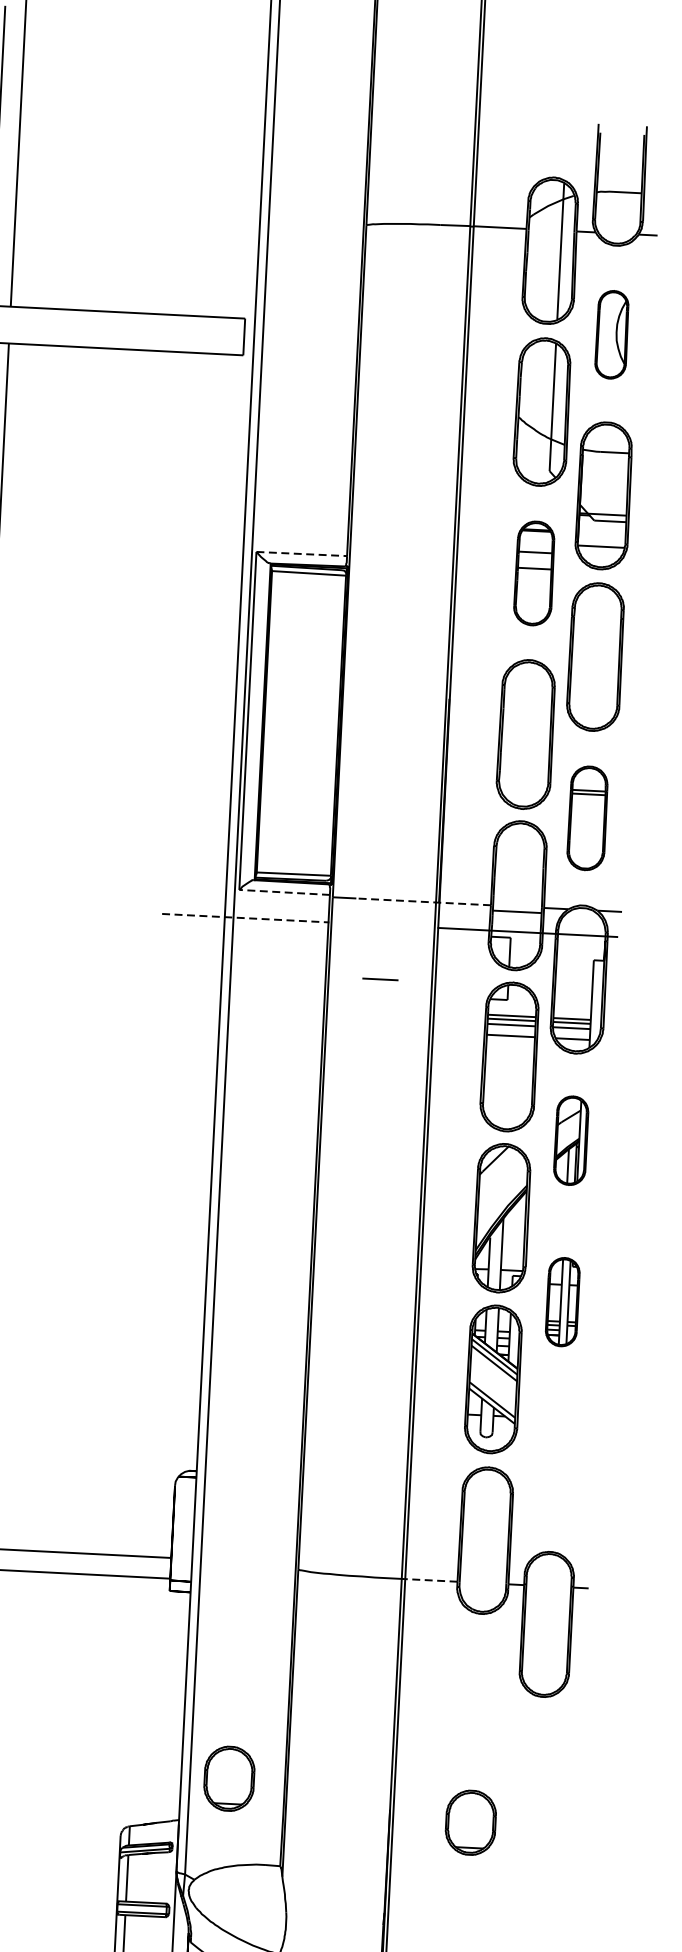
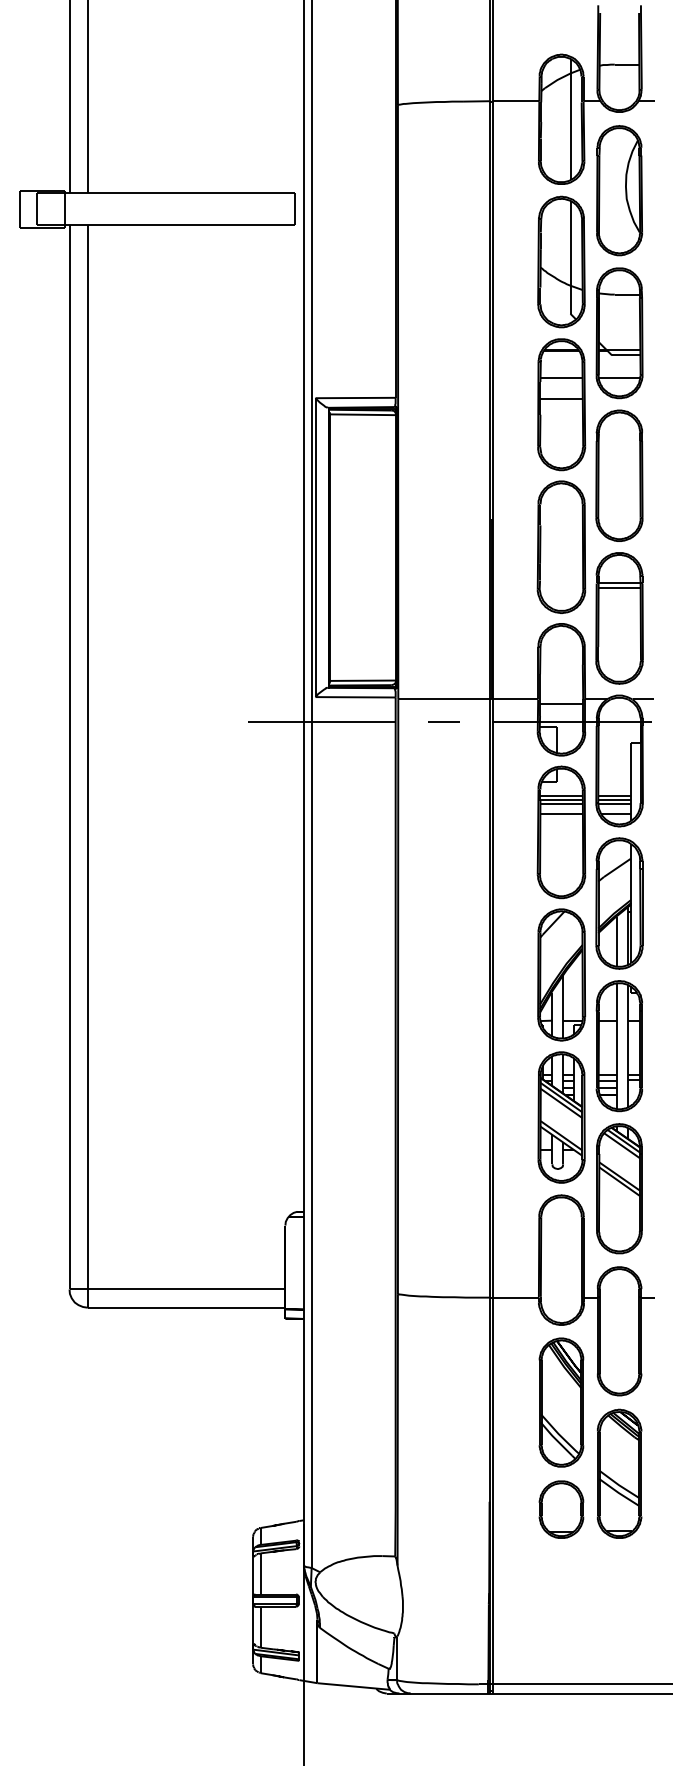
part: (612, 334) -> (619, 190), size x1.67
line: (302, 554) -> (356, 398), dashed -> solid
part: (534, 573) -> (561, 404), size x1.43
part: (587, 818) -> (619, 618), size x1.43
line: (284, 892) -> (355, 697), dashed -> solid
line: (423, 901) -> (478, 699), dashed -> solid
line: (245, 917) -> (322, 721), dashed -> solid
line: (379, 979) -> (443, 721), moved
part: (571, 1140) -> (619, 903), size x1.67
part: (561, 1302) -> (618, 1046), size x1.67
part: (554, 1462) -> (619, 1188), added
line: (431, 1580) -> (515, 1297), dashed -> solid
part: (477, 1701) -> (561, 1402), added
part: (229, 1778) -> (346, 1481), removed
part: (538, 1785) -> (619, 1473), added

